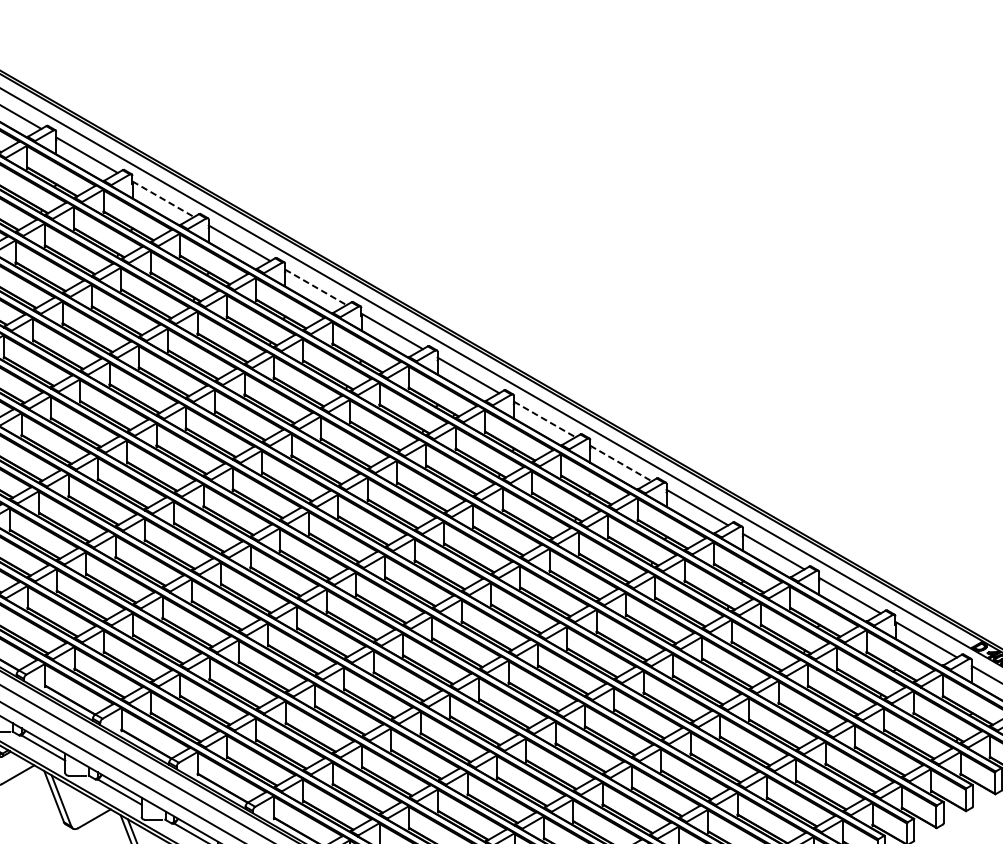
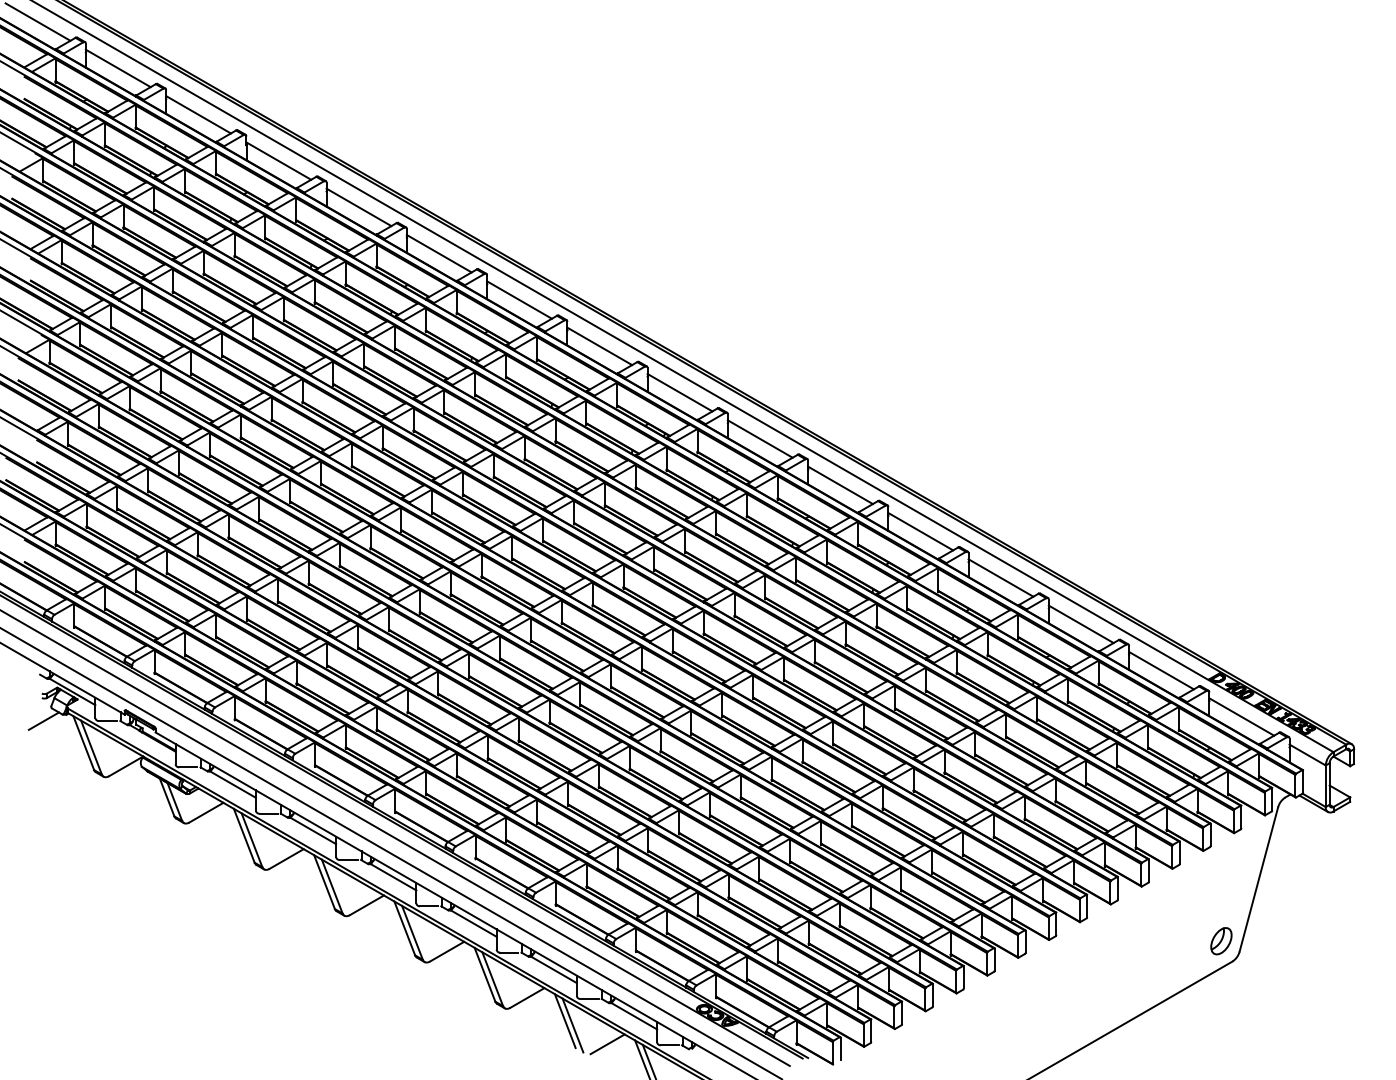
line: (163, 199) -> (359, 207), dashed -> solid
line: (315, 287) -> (519, 300), dashed -> solid
line: (545, 419) -> (760, 439), dashed -> solid
line: (621, 463) -> (840, 485), dashed -> solid

